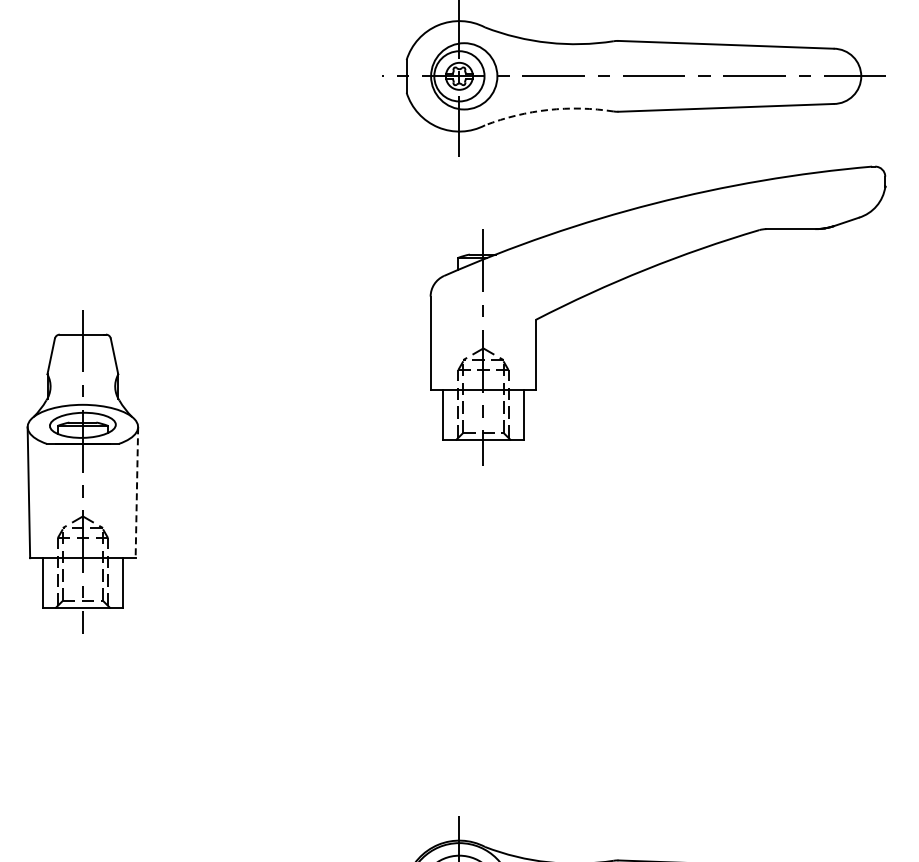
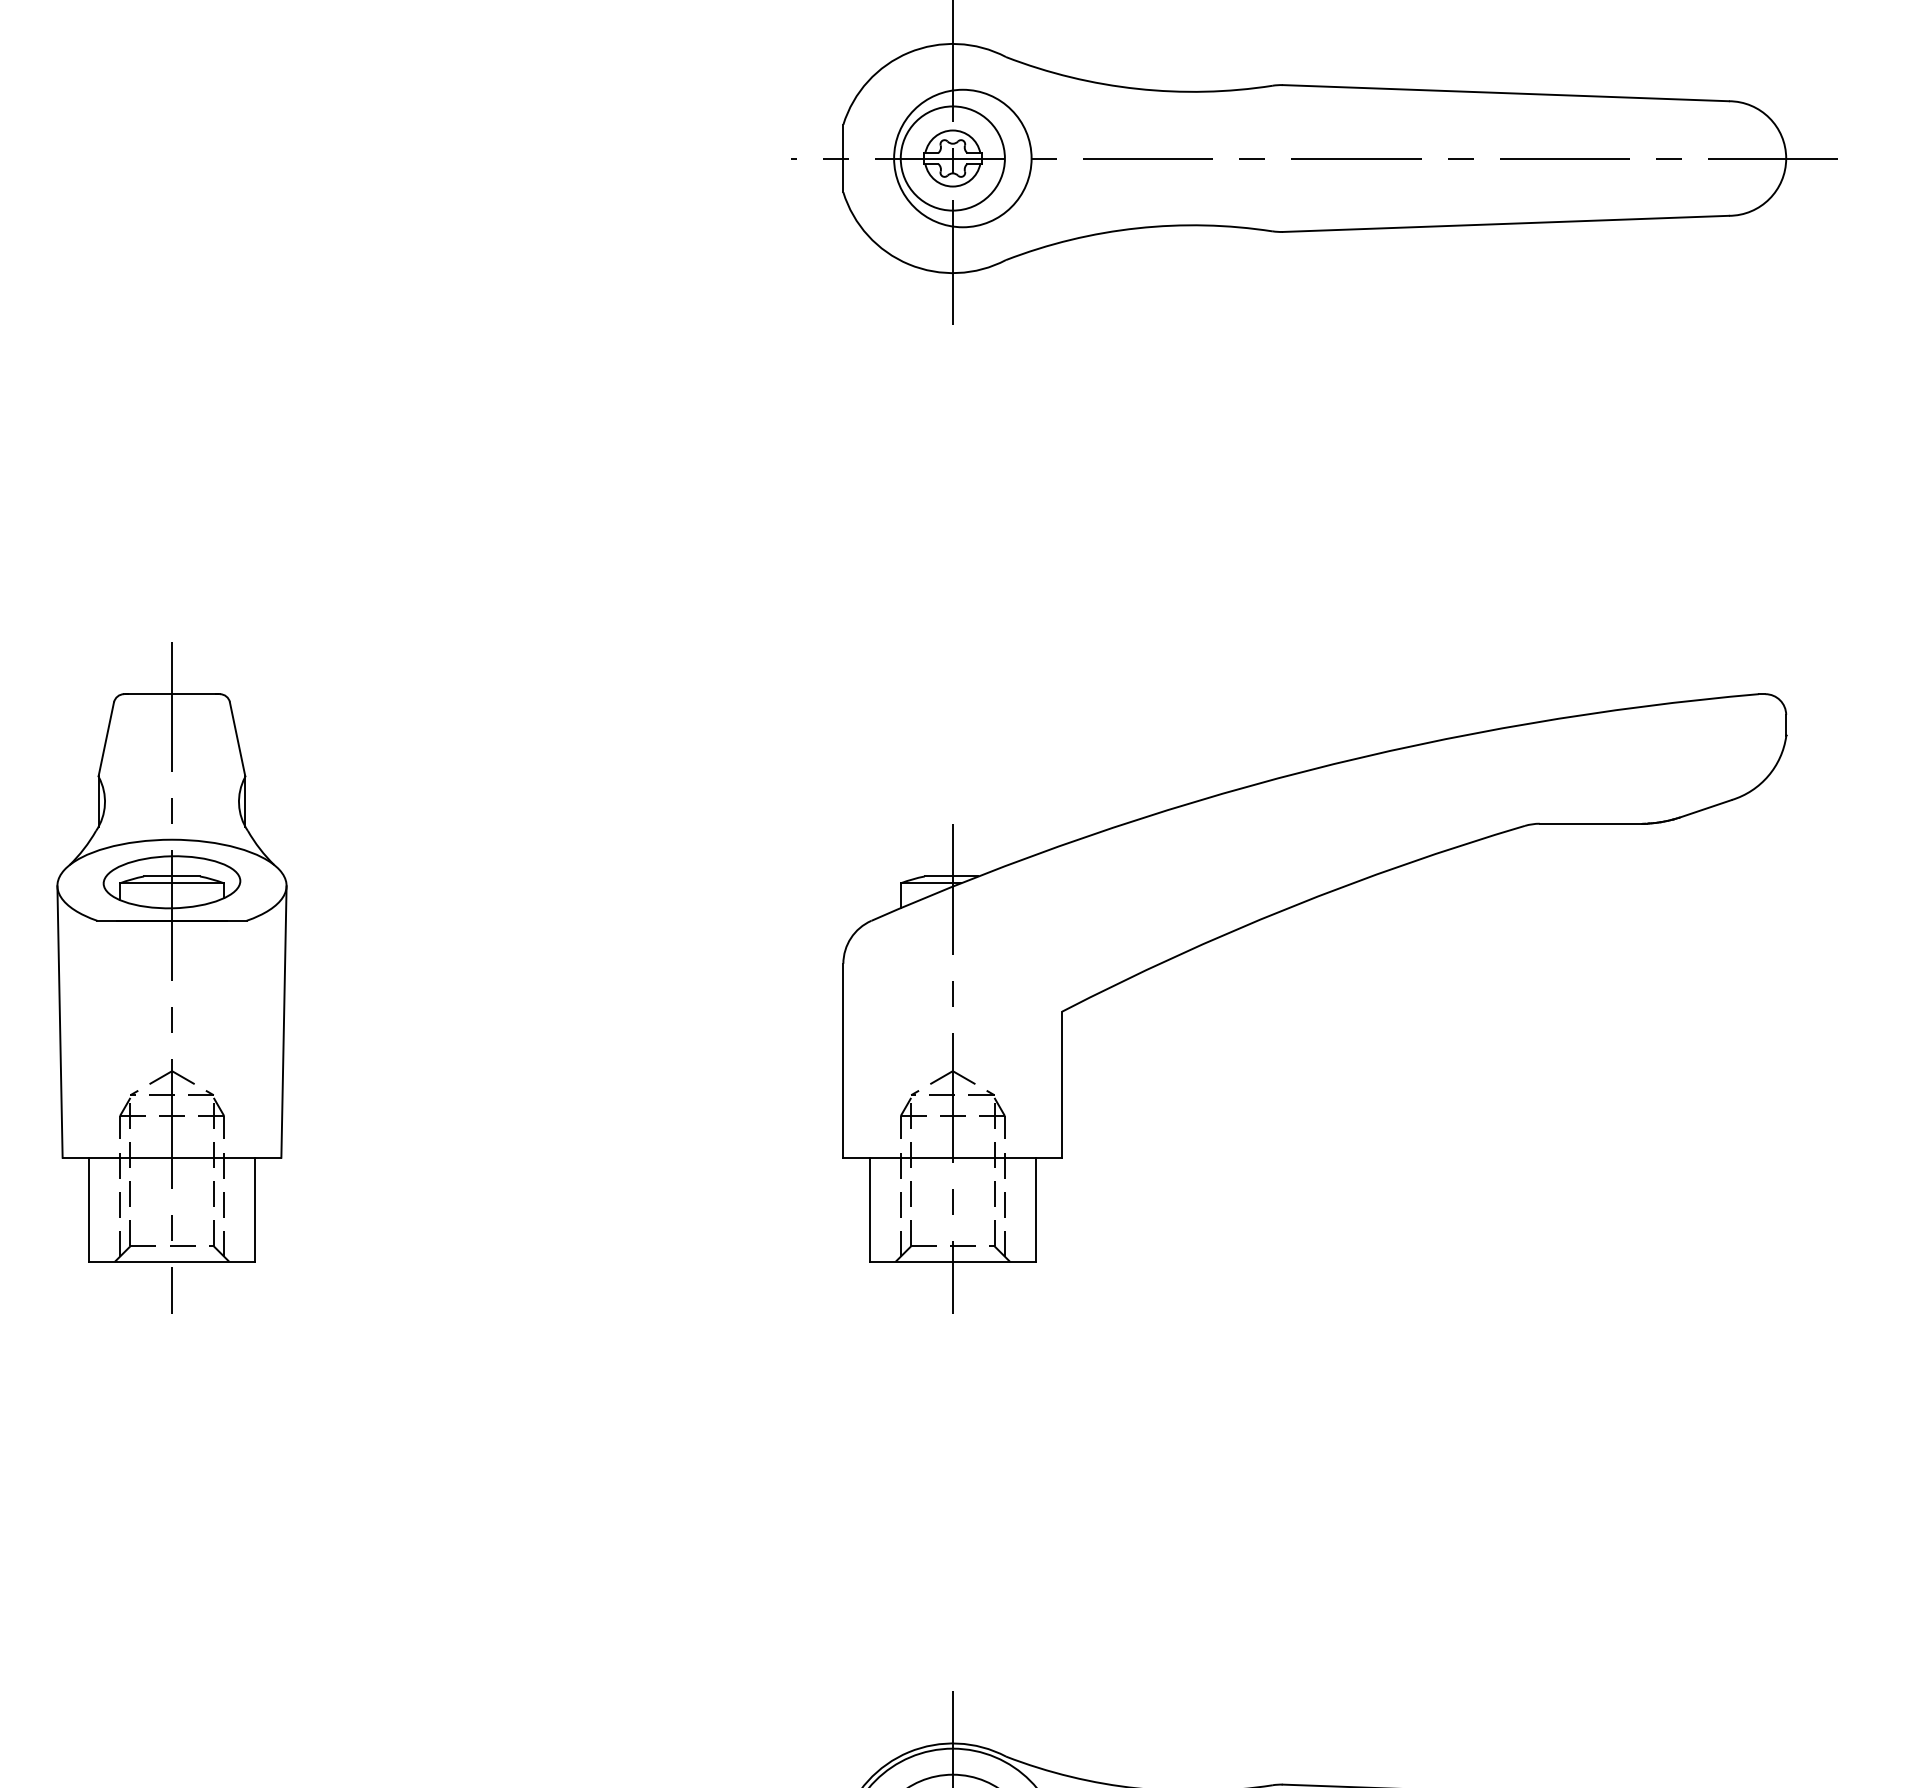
arc: (548, 109) -> (1137, 227), dashed -> solid
part: (639, 273) -> (1276, 915), moved
line: (136, 493) -> (283, 1023), dashed -> solid

